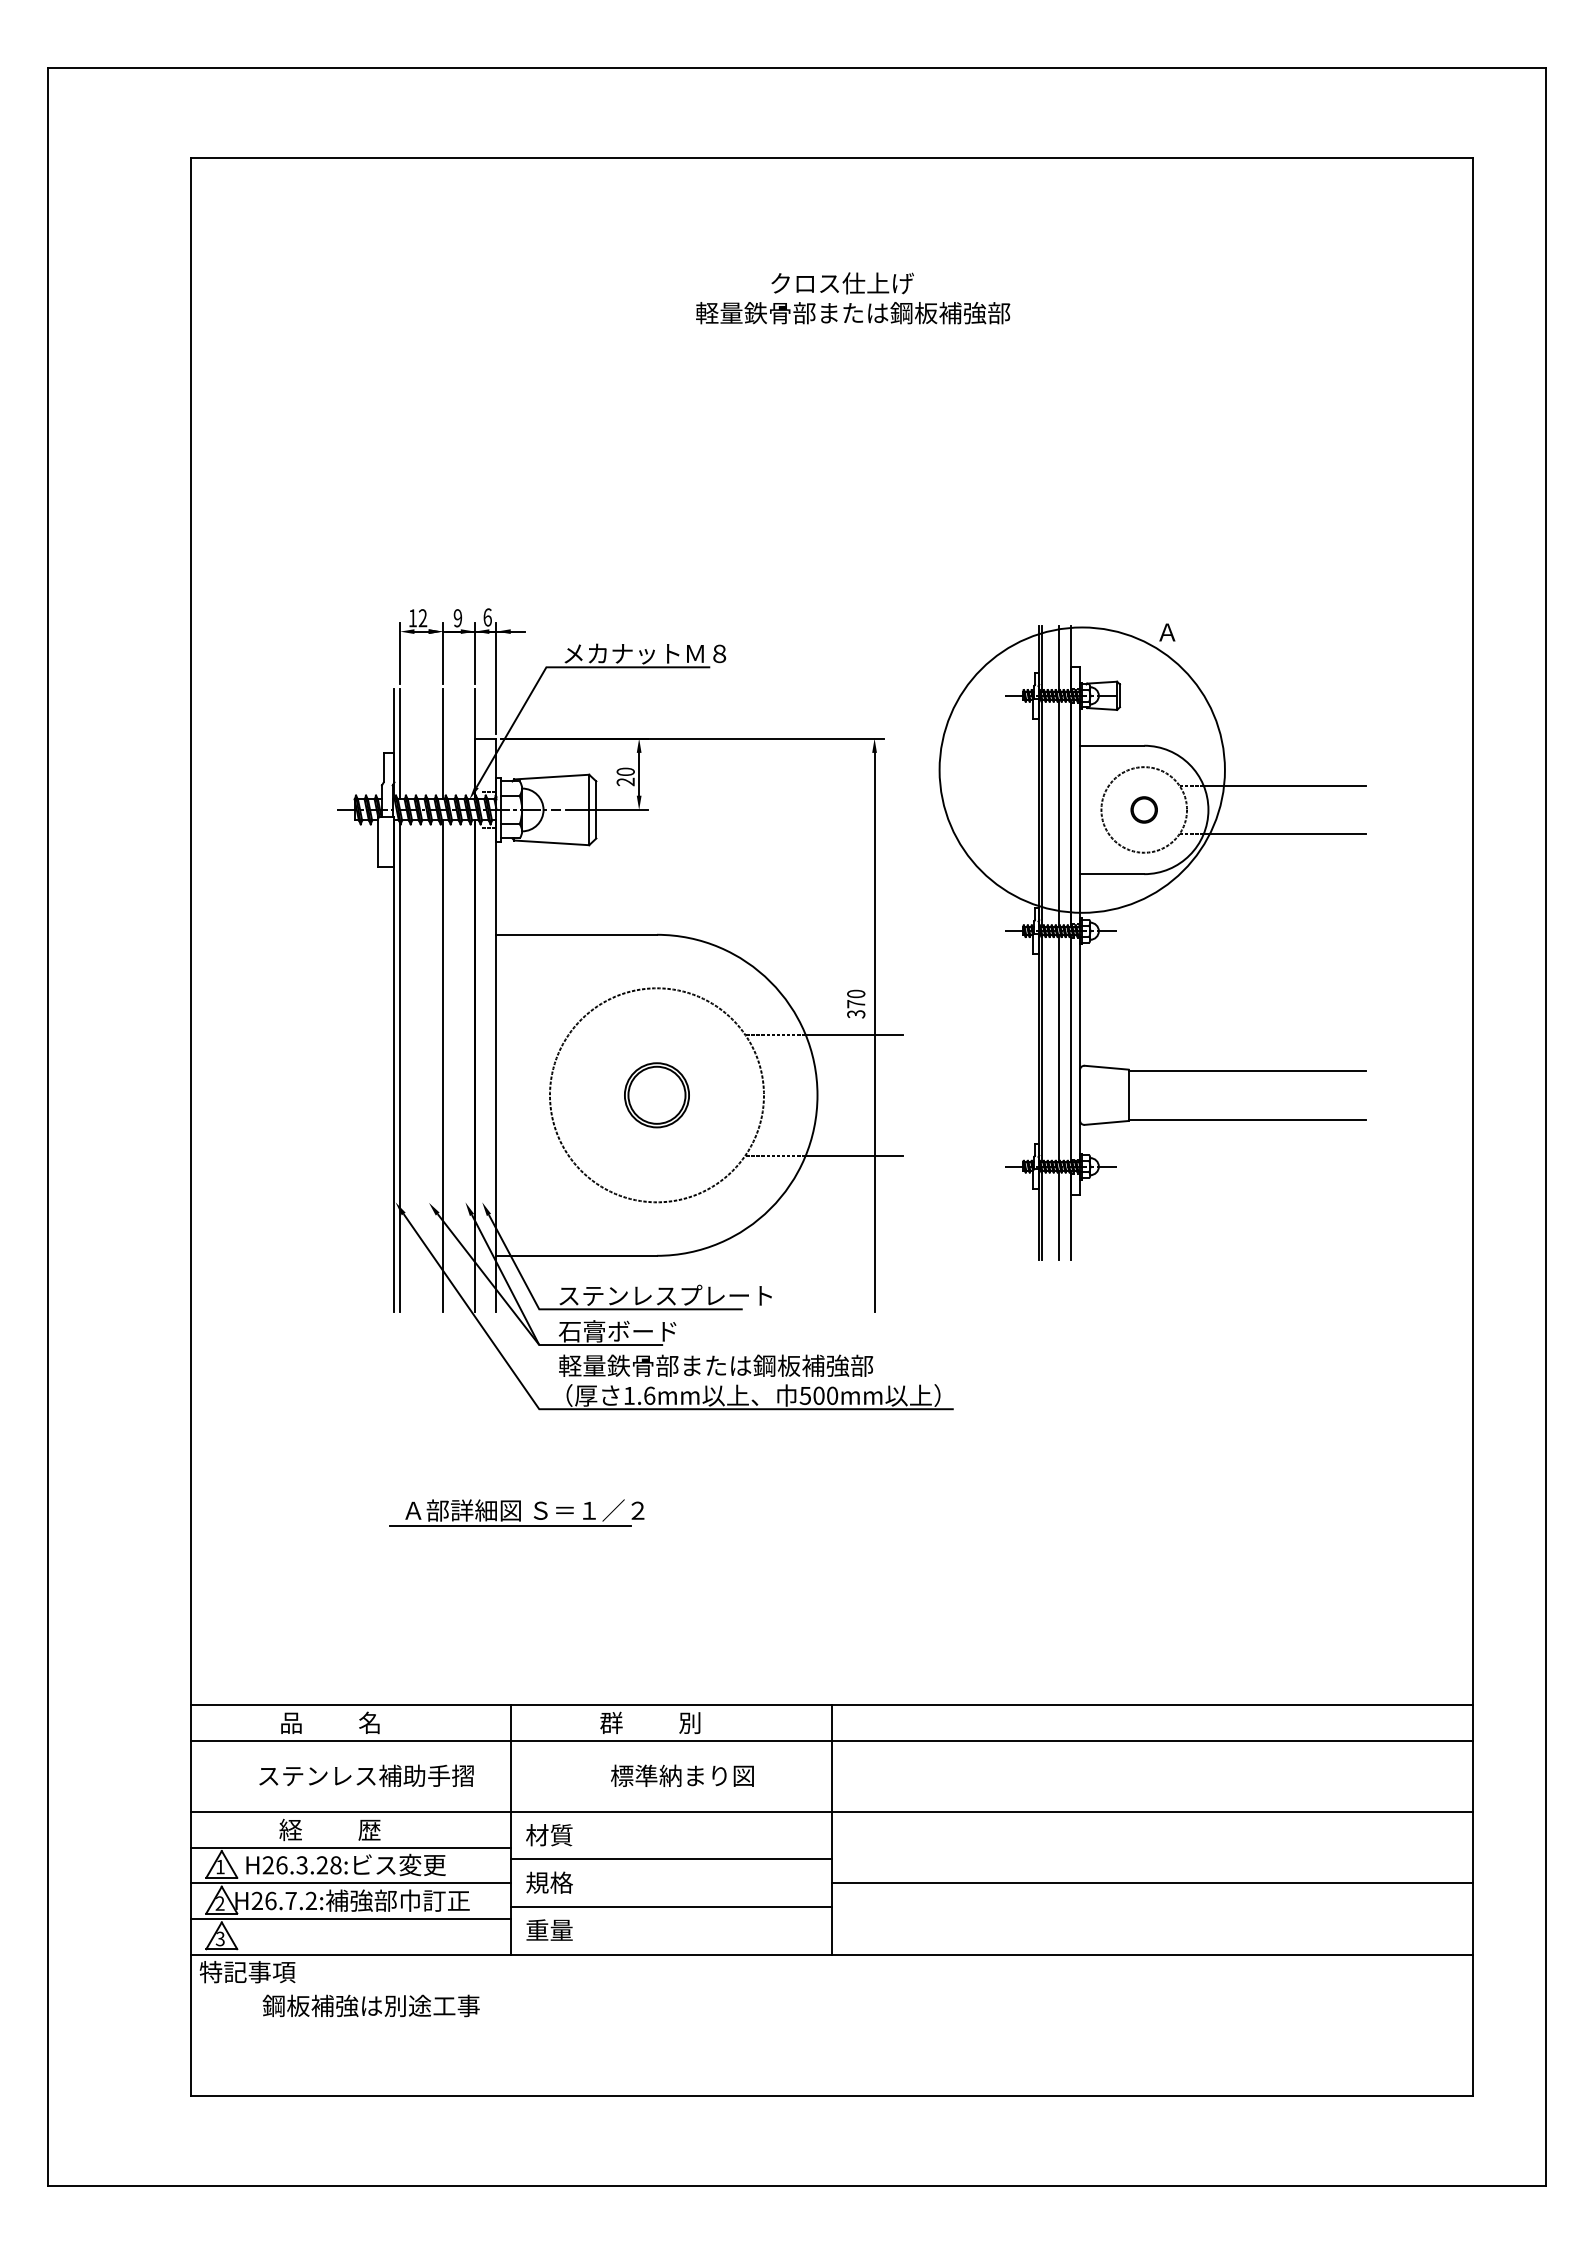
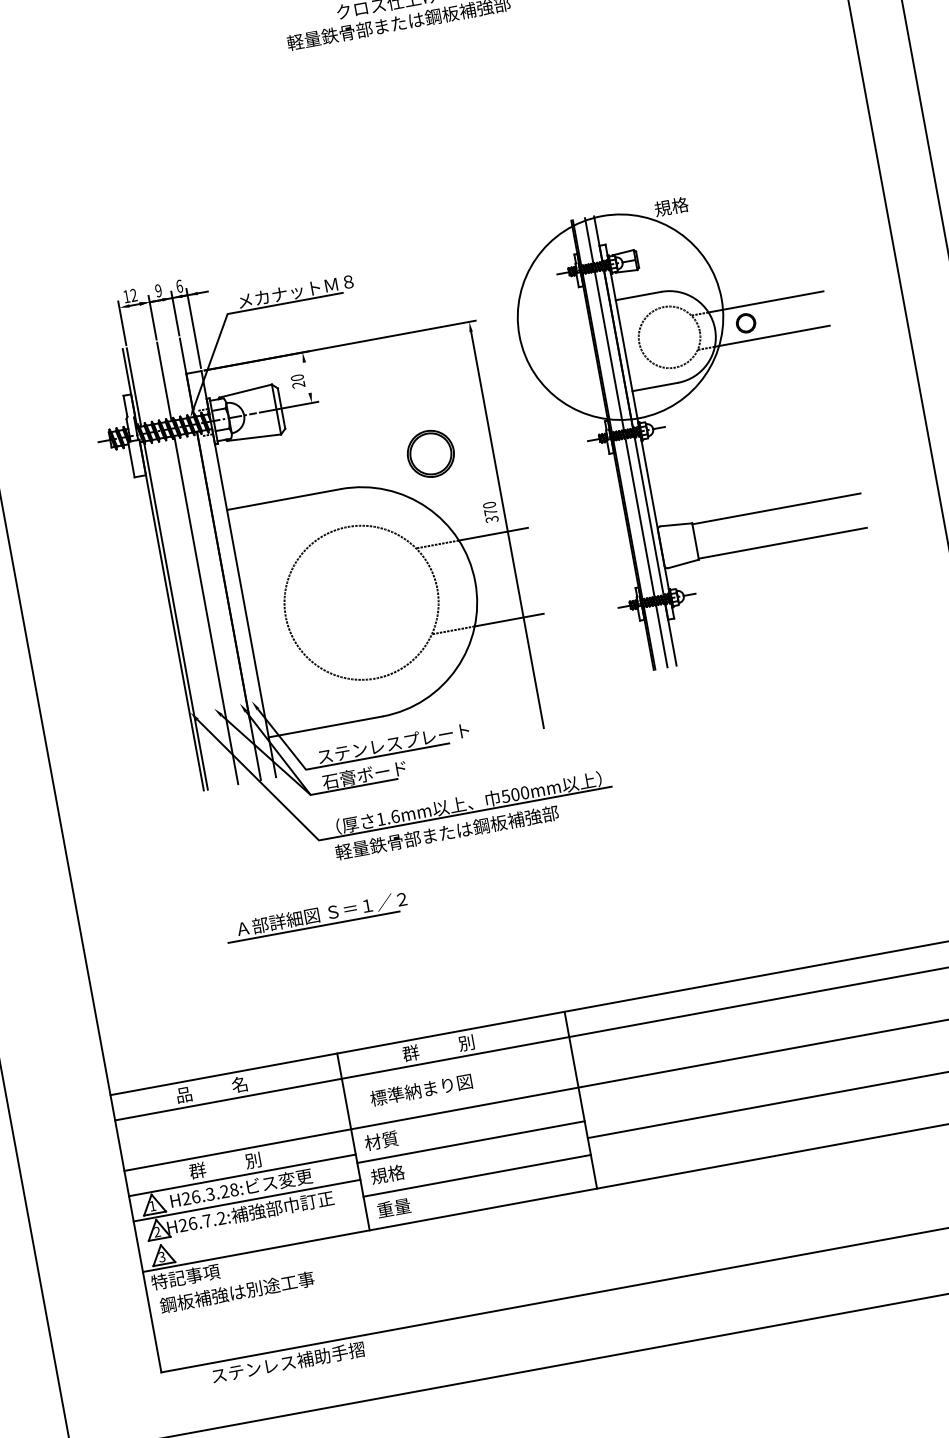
text: (1179, 632) -> (671, 207), Ａ -> 規格
line: (639, 773) -> (307, 377), removed
circle: (1143, 809) -> (745, 323), moved
part: (656, 1095) -> (430, 454), moved
text: (715, 1365) -> (446, 832), moved
text: (366, 1775) -> (288, 1362), moved
text: (682, 1775) -> (421, 1089), moved
text: (329, 1829) -> (225, 1165), 経          歴 -> 群          別
line: (350, 1918) -> (251, 1225), removed
text: (370, 2005) -> (236, 1292), moved

